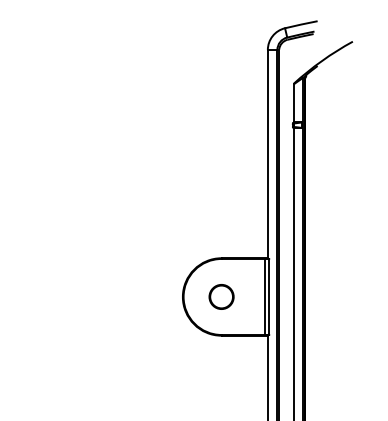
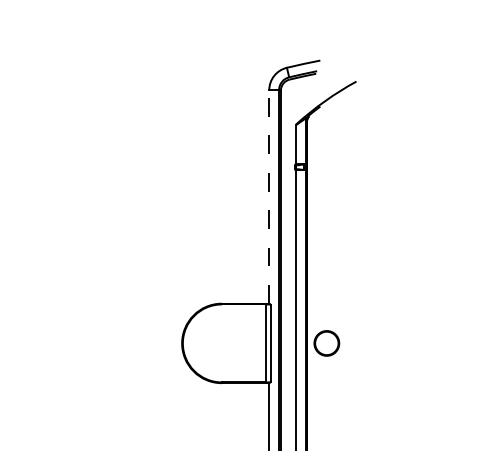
line: (268, 153) -> (269, 196), solid -> dashed
part: (221, 297) -> (326, 343), moved

